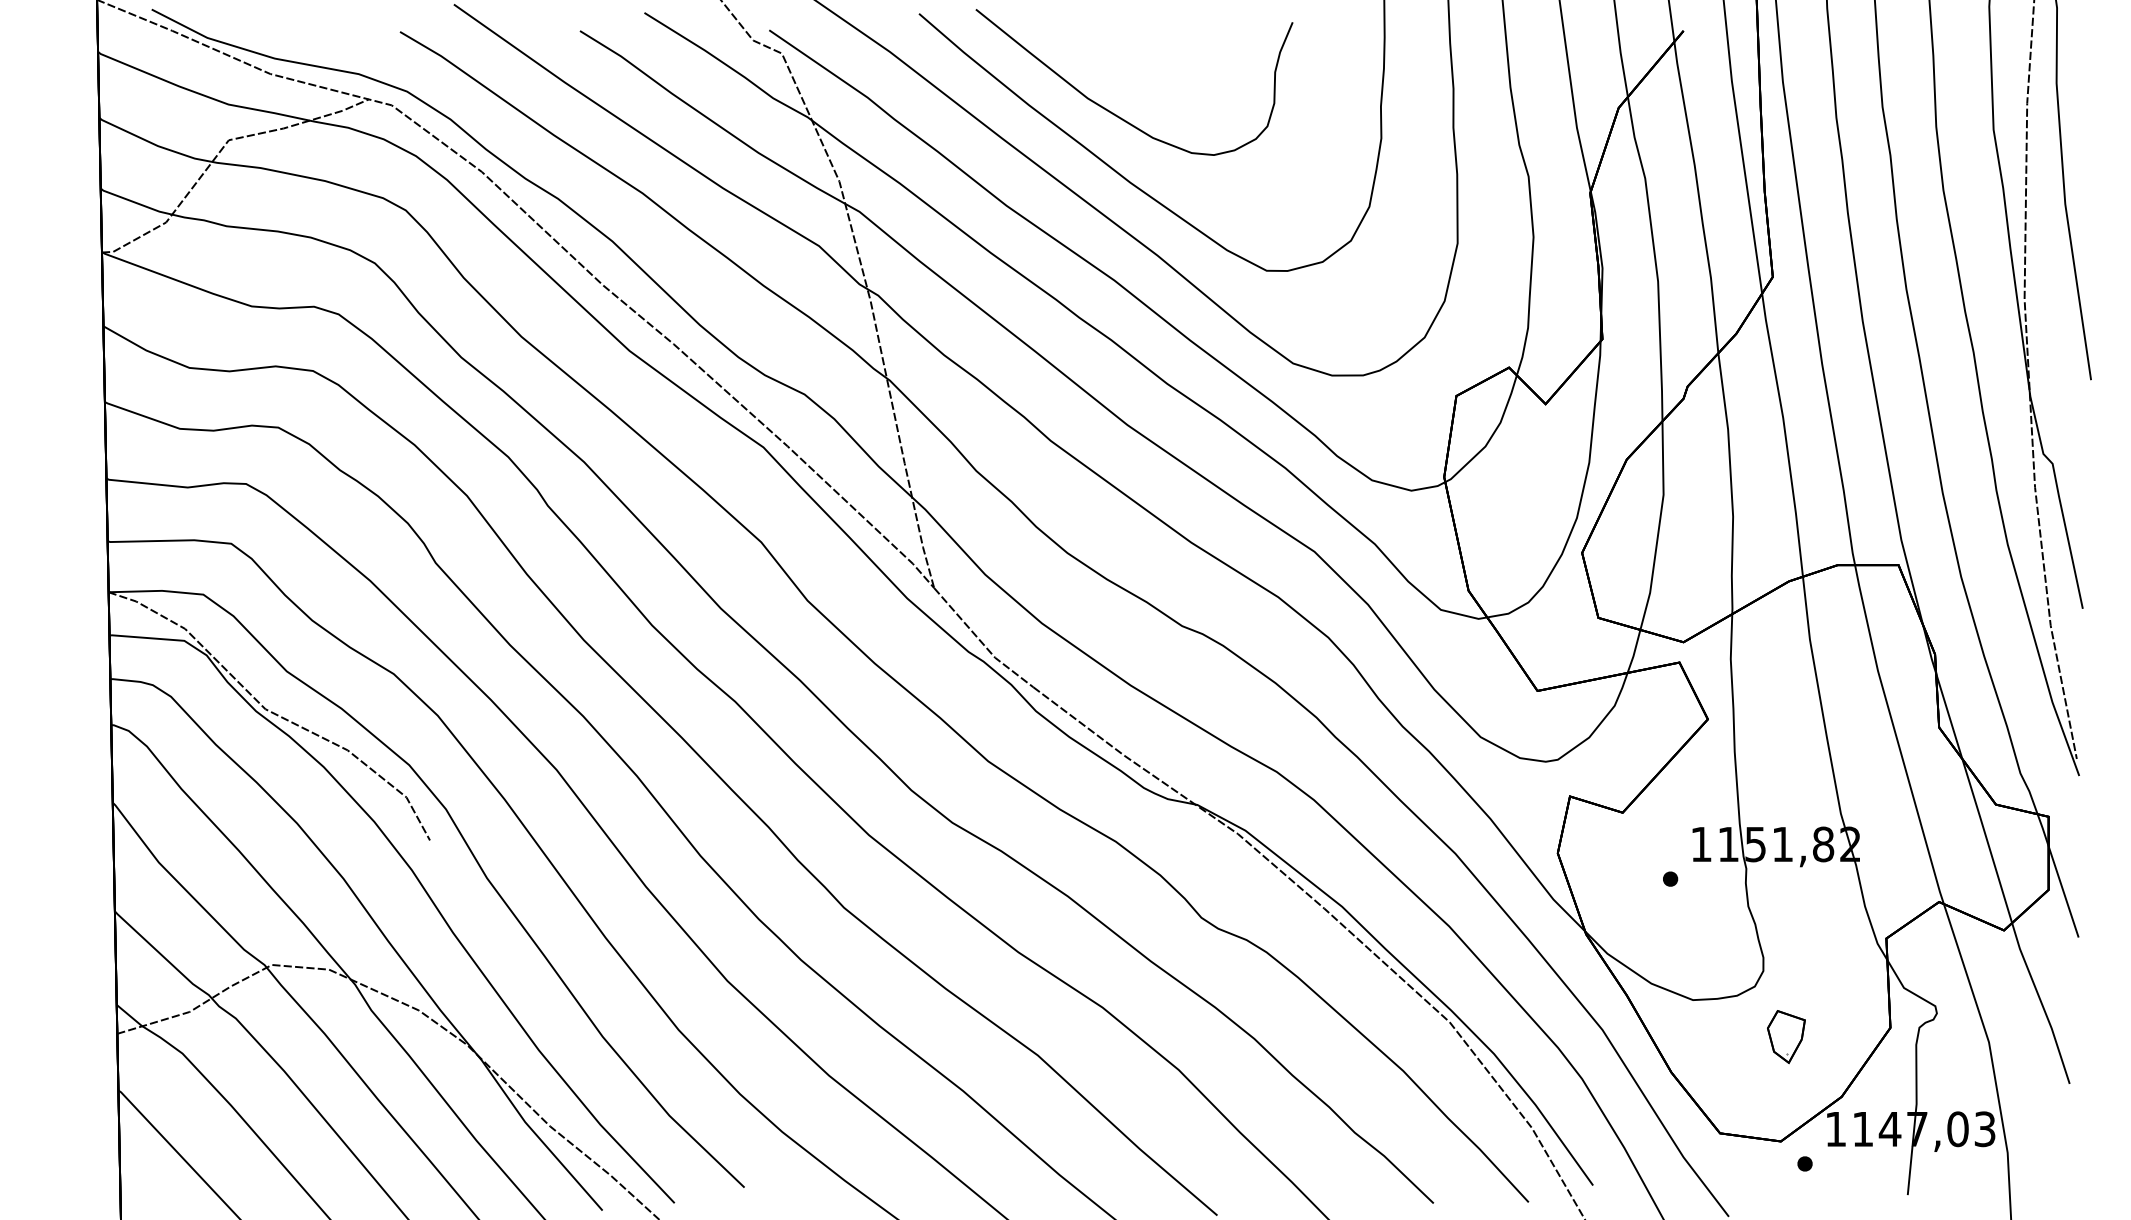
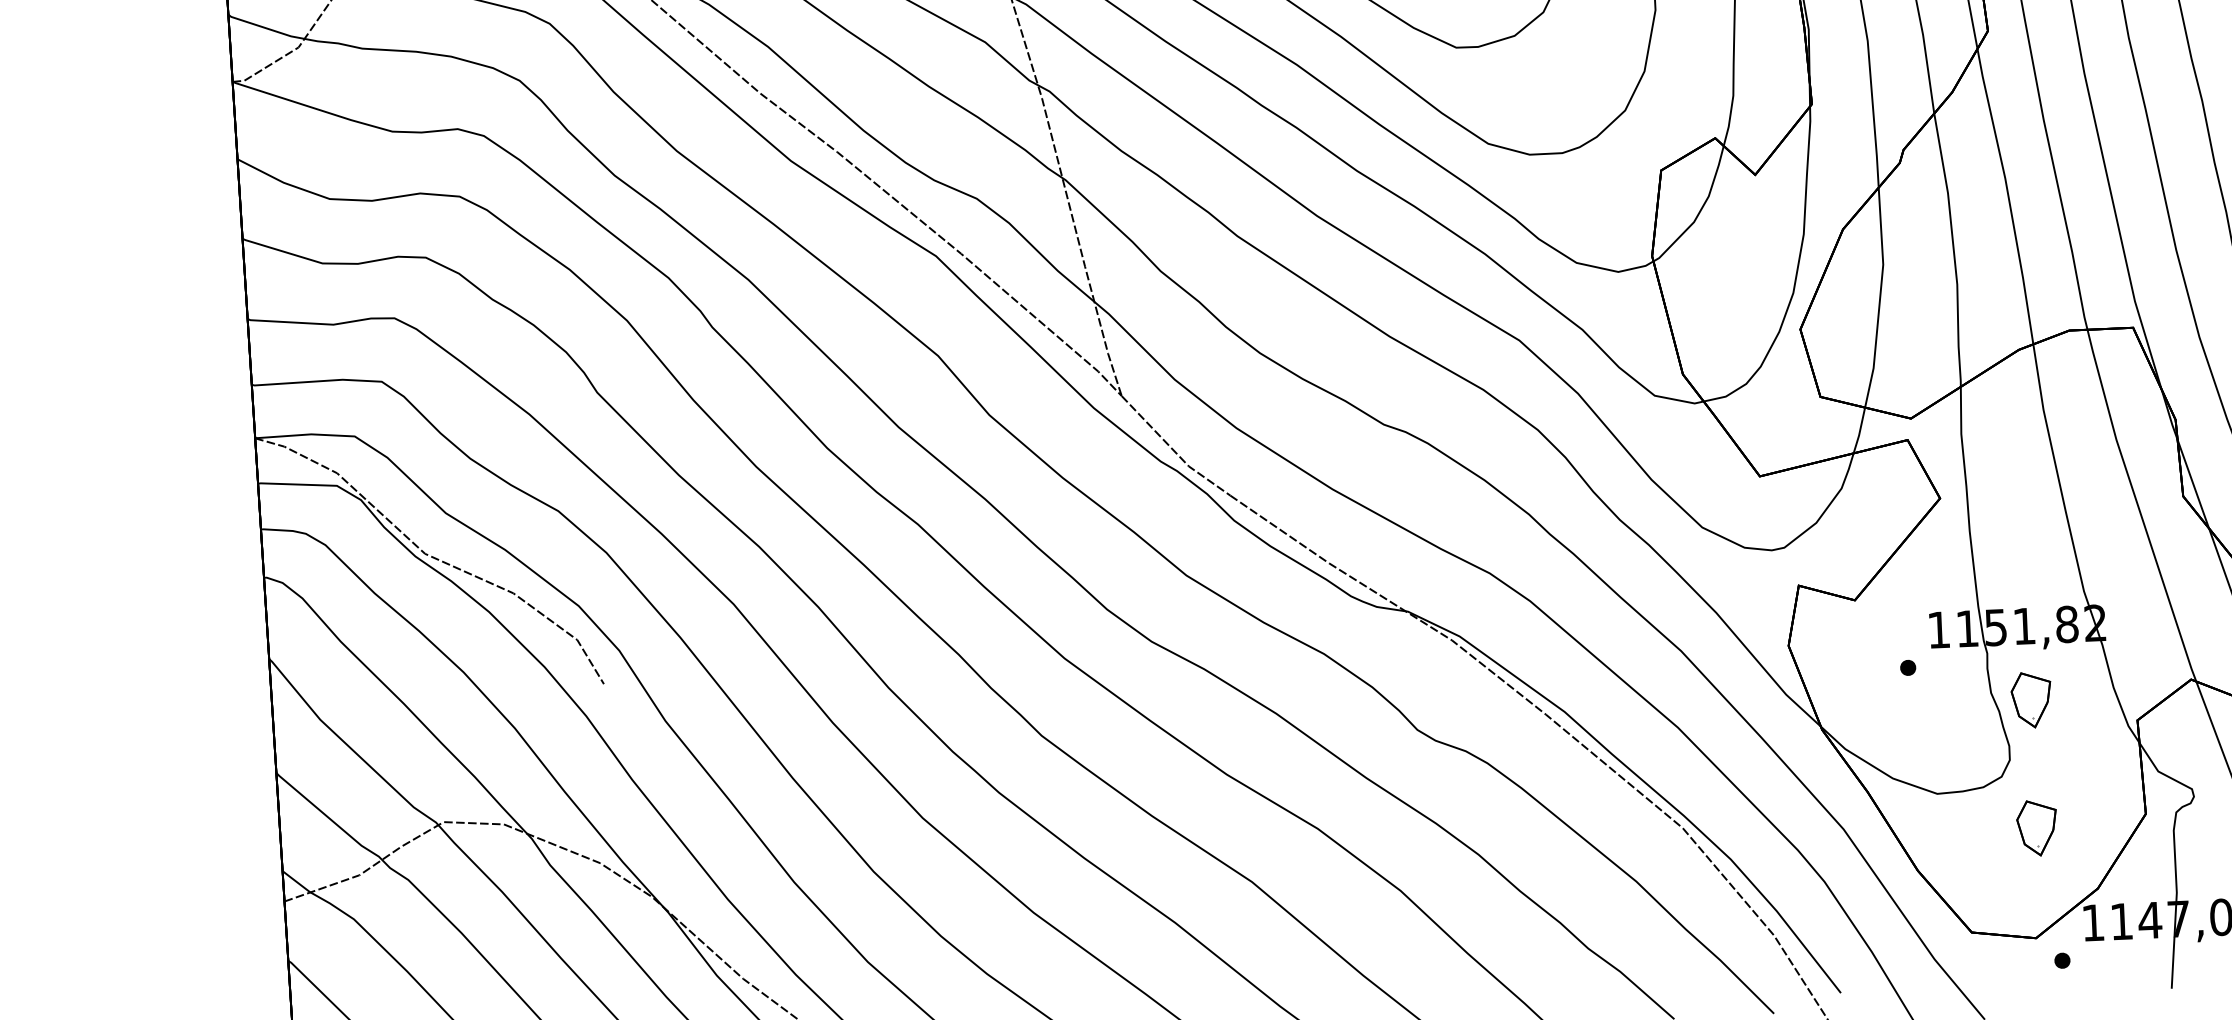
part: (1786, 915) -> (2031, 700), added

